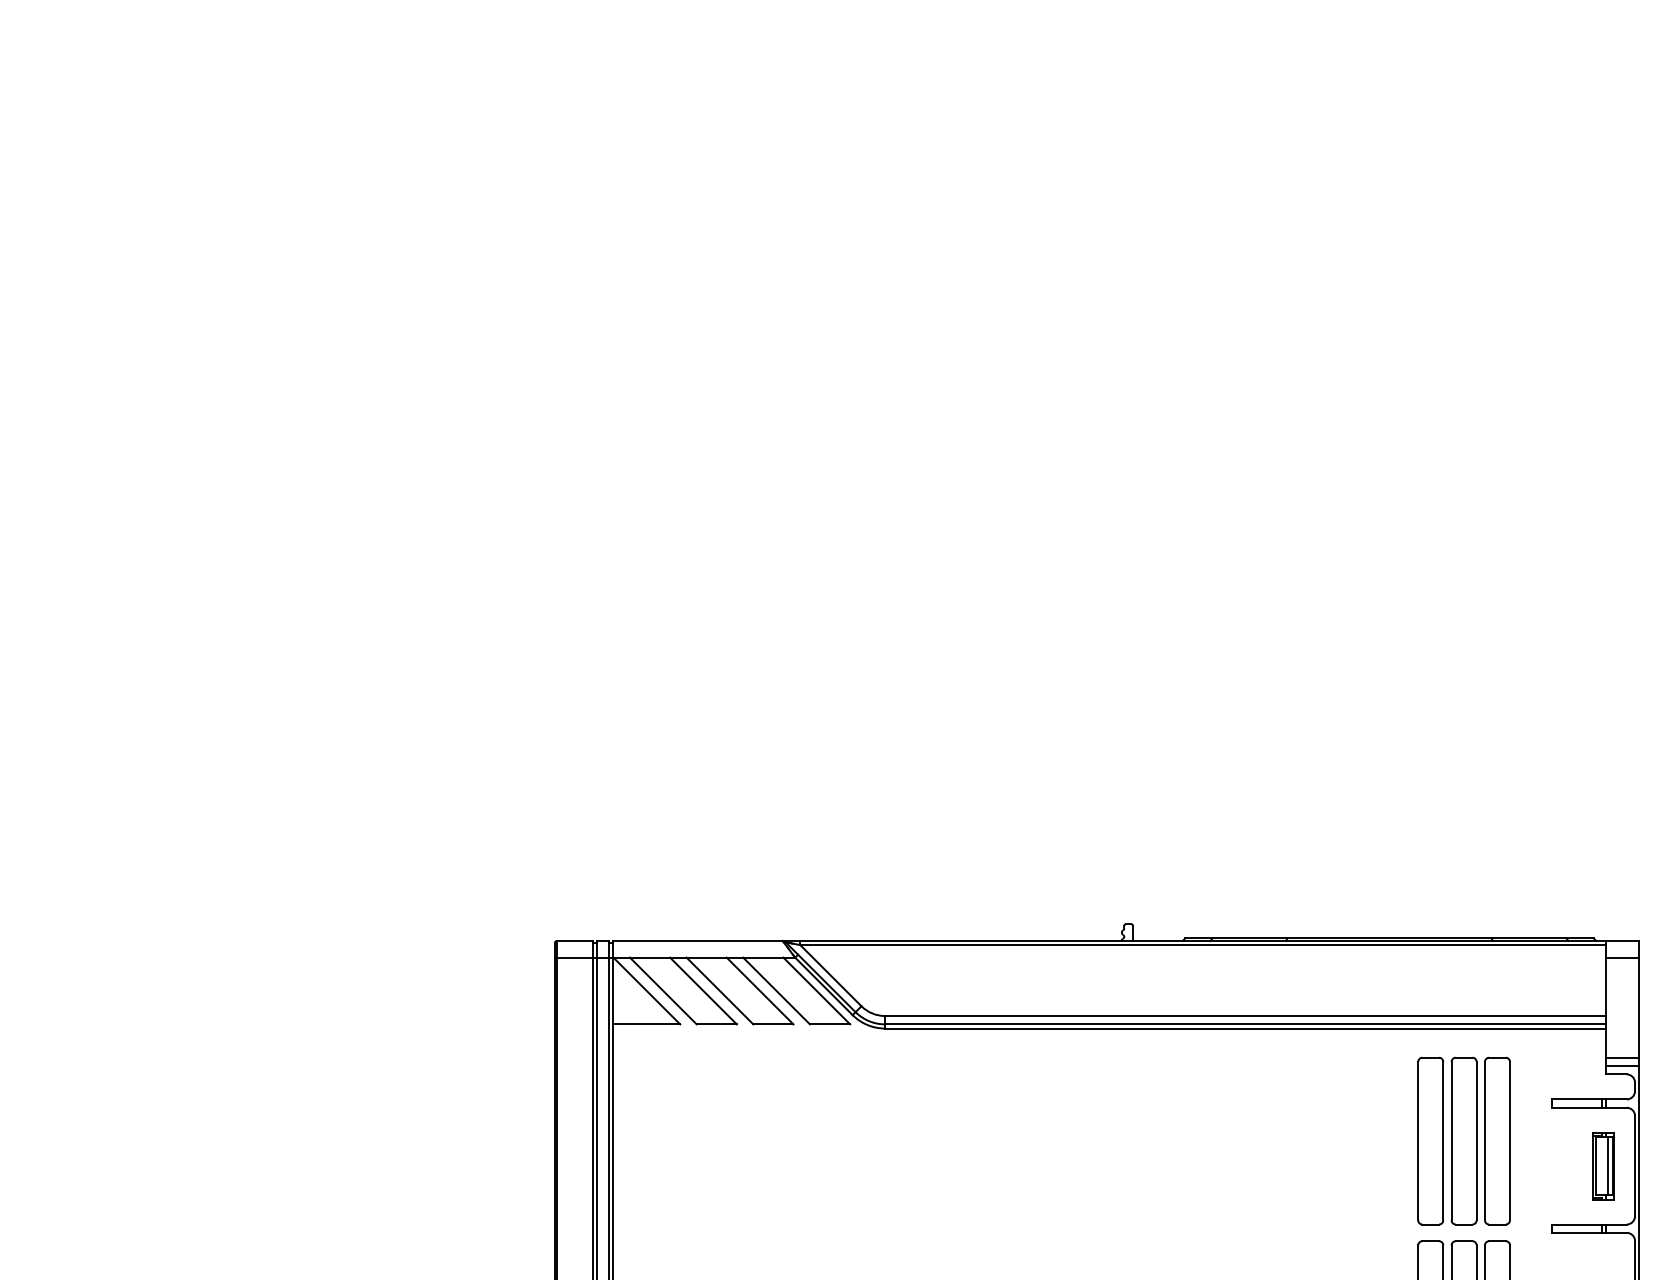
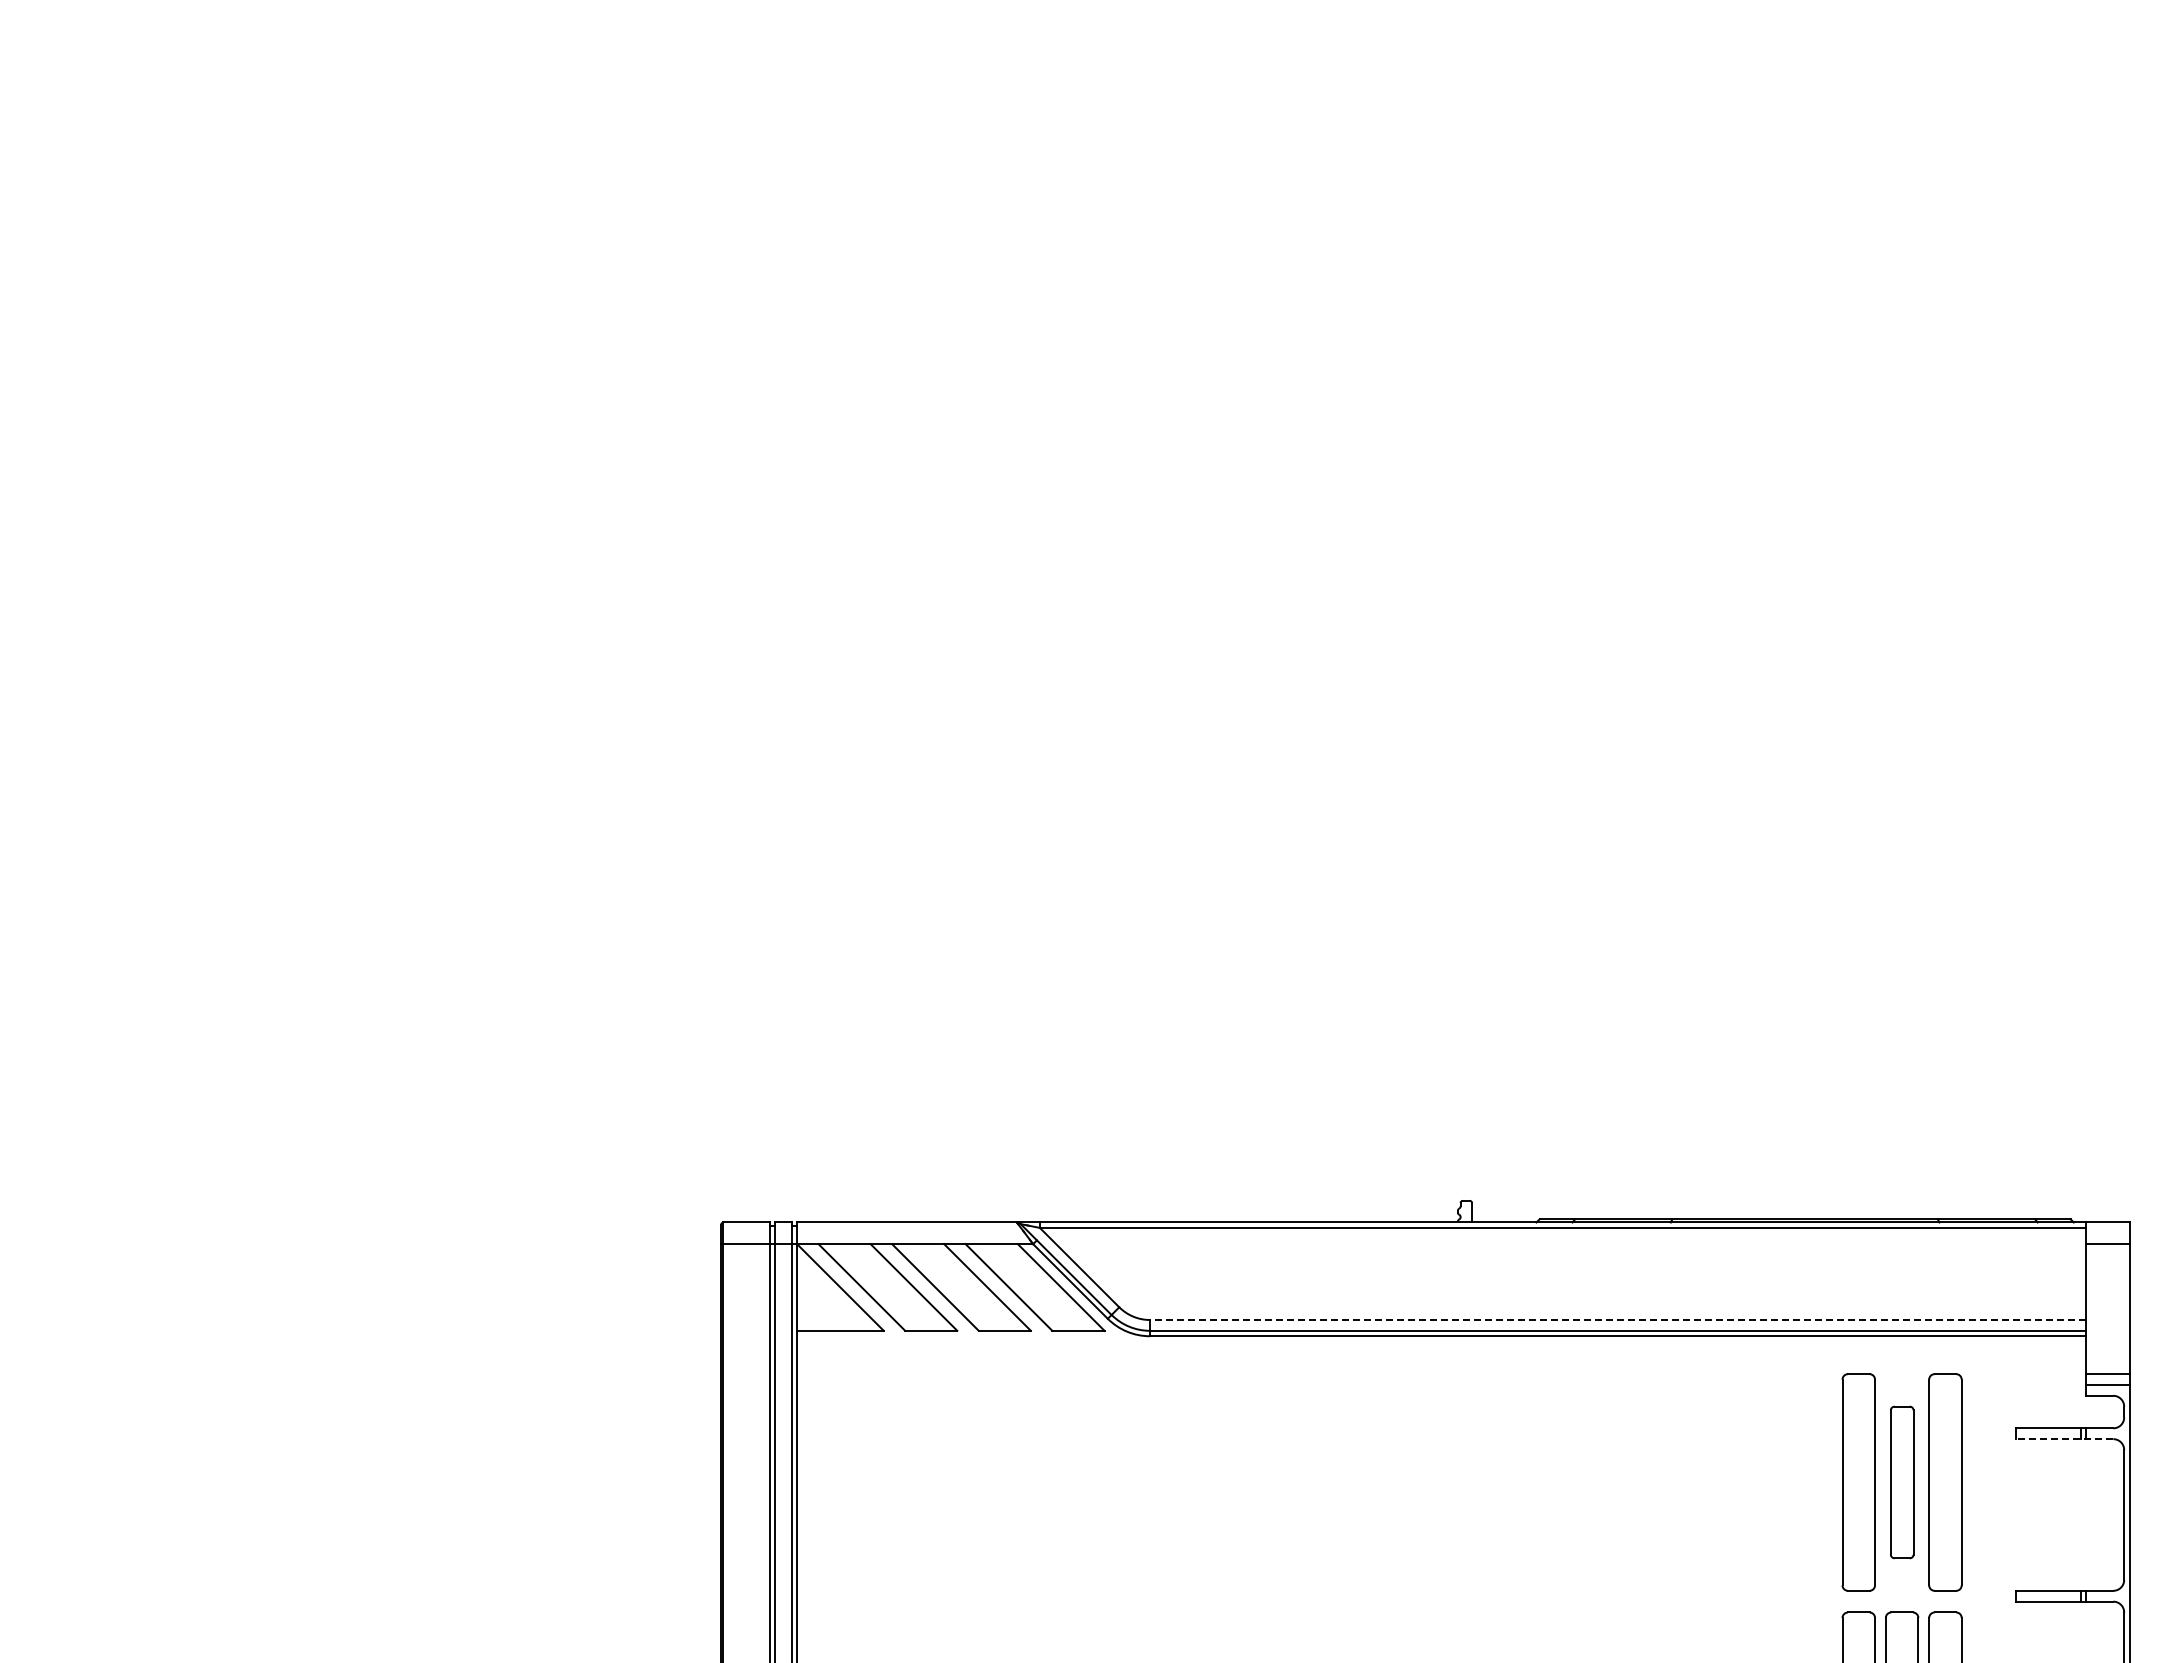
line: (1245, 1015) -> (1617, 1319), solid -> dashed
line: (1589, 1108) -> (2064, 1439), solid -> dashed
part: (1464, 1141) -> (1902, 1482), size x0.7
part: (1603, 1165) -> (2083, 1514), removed

